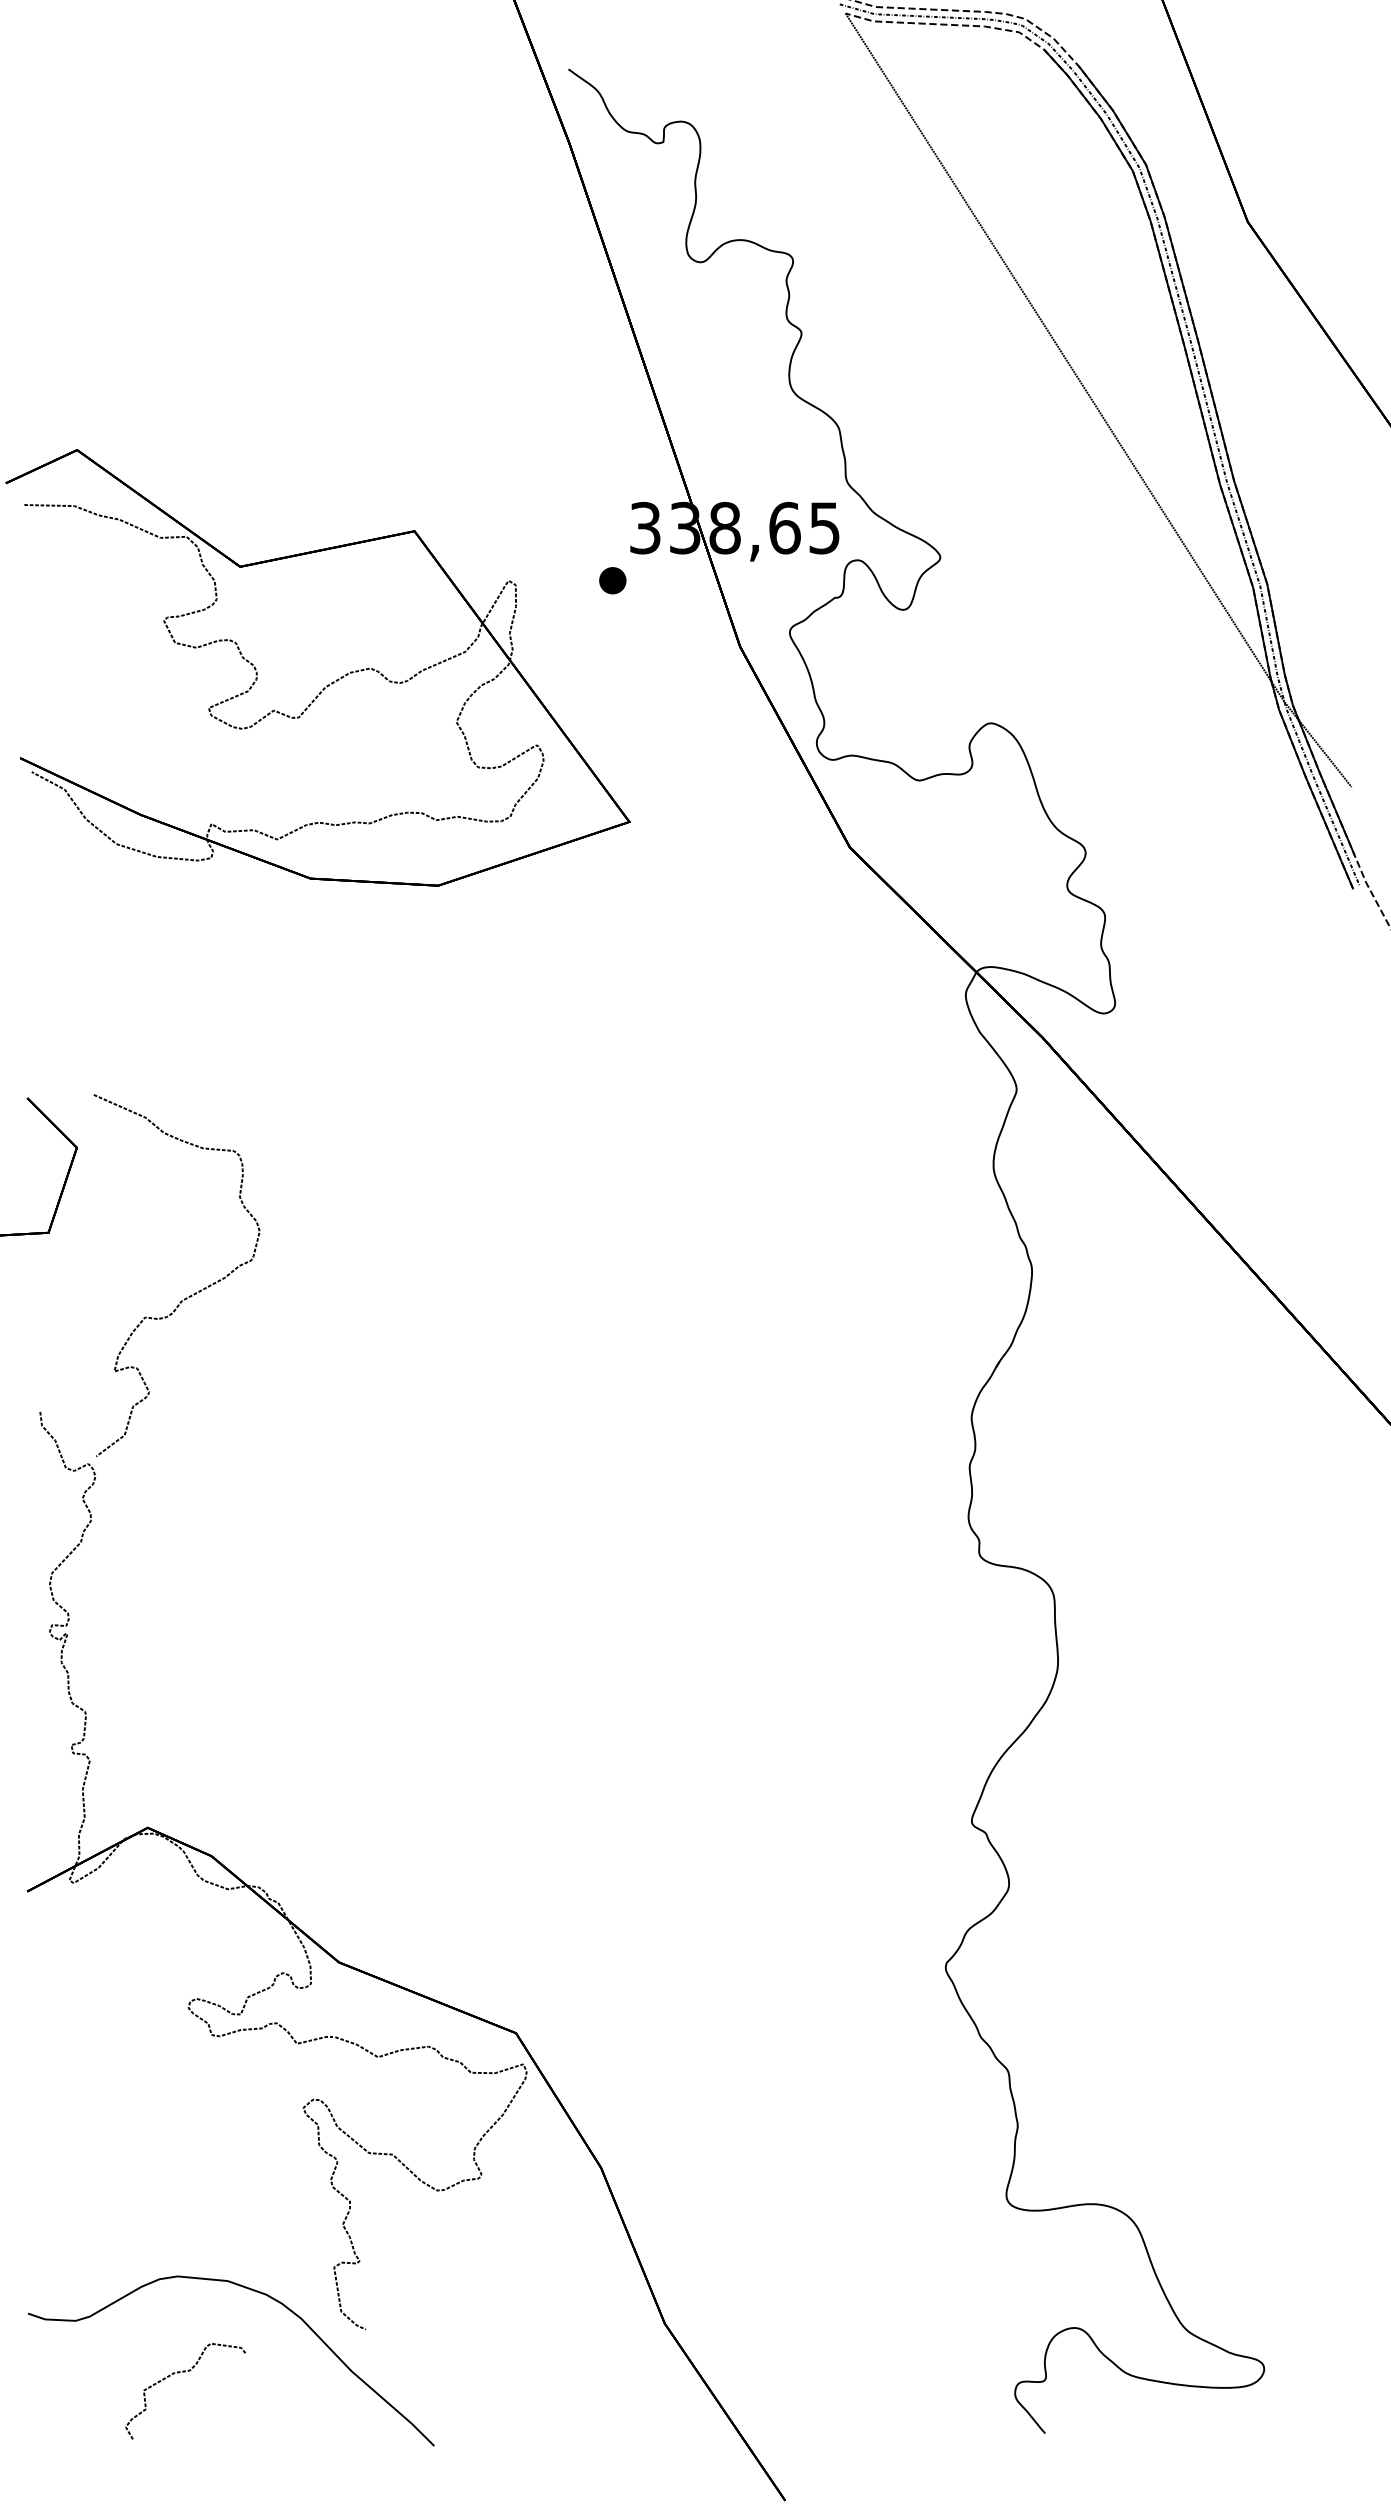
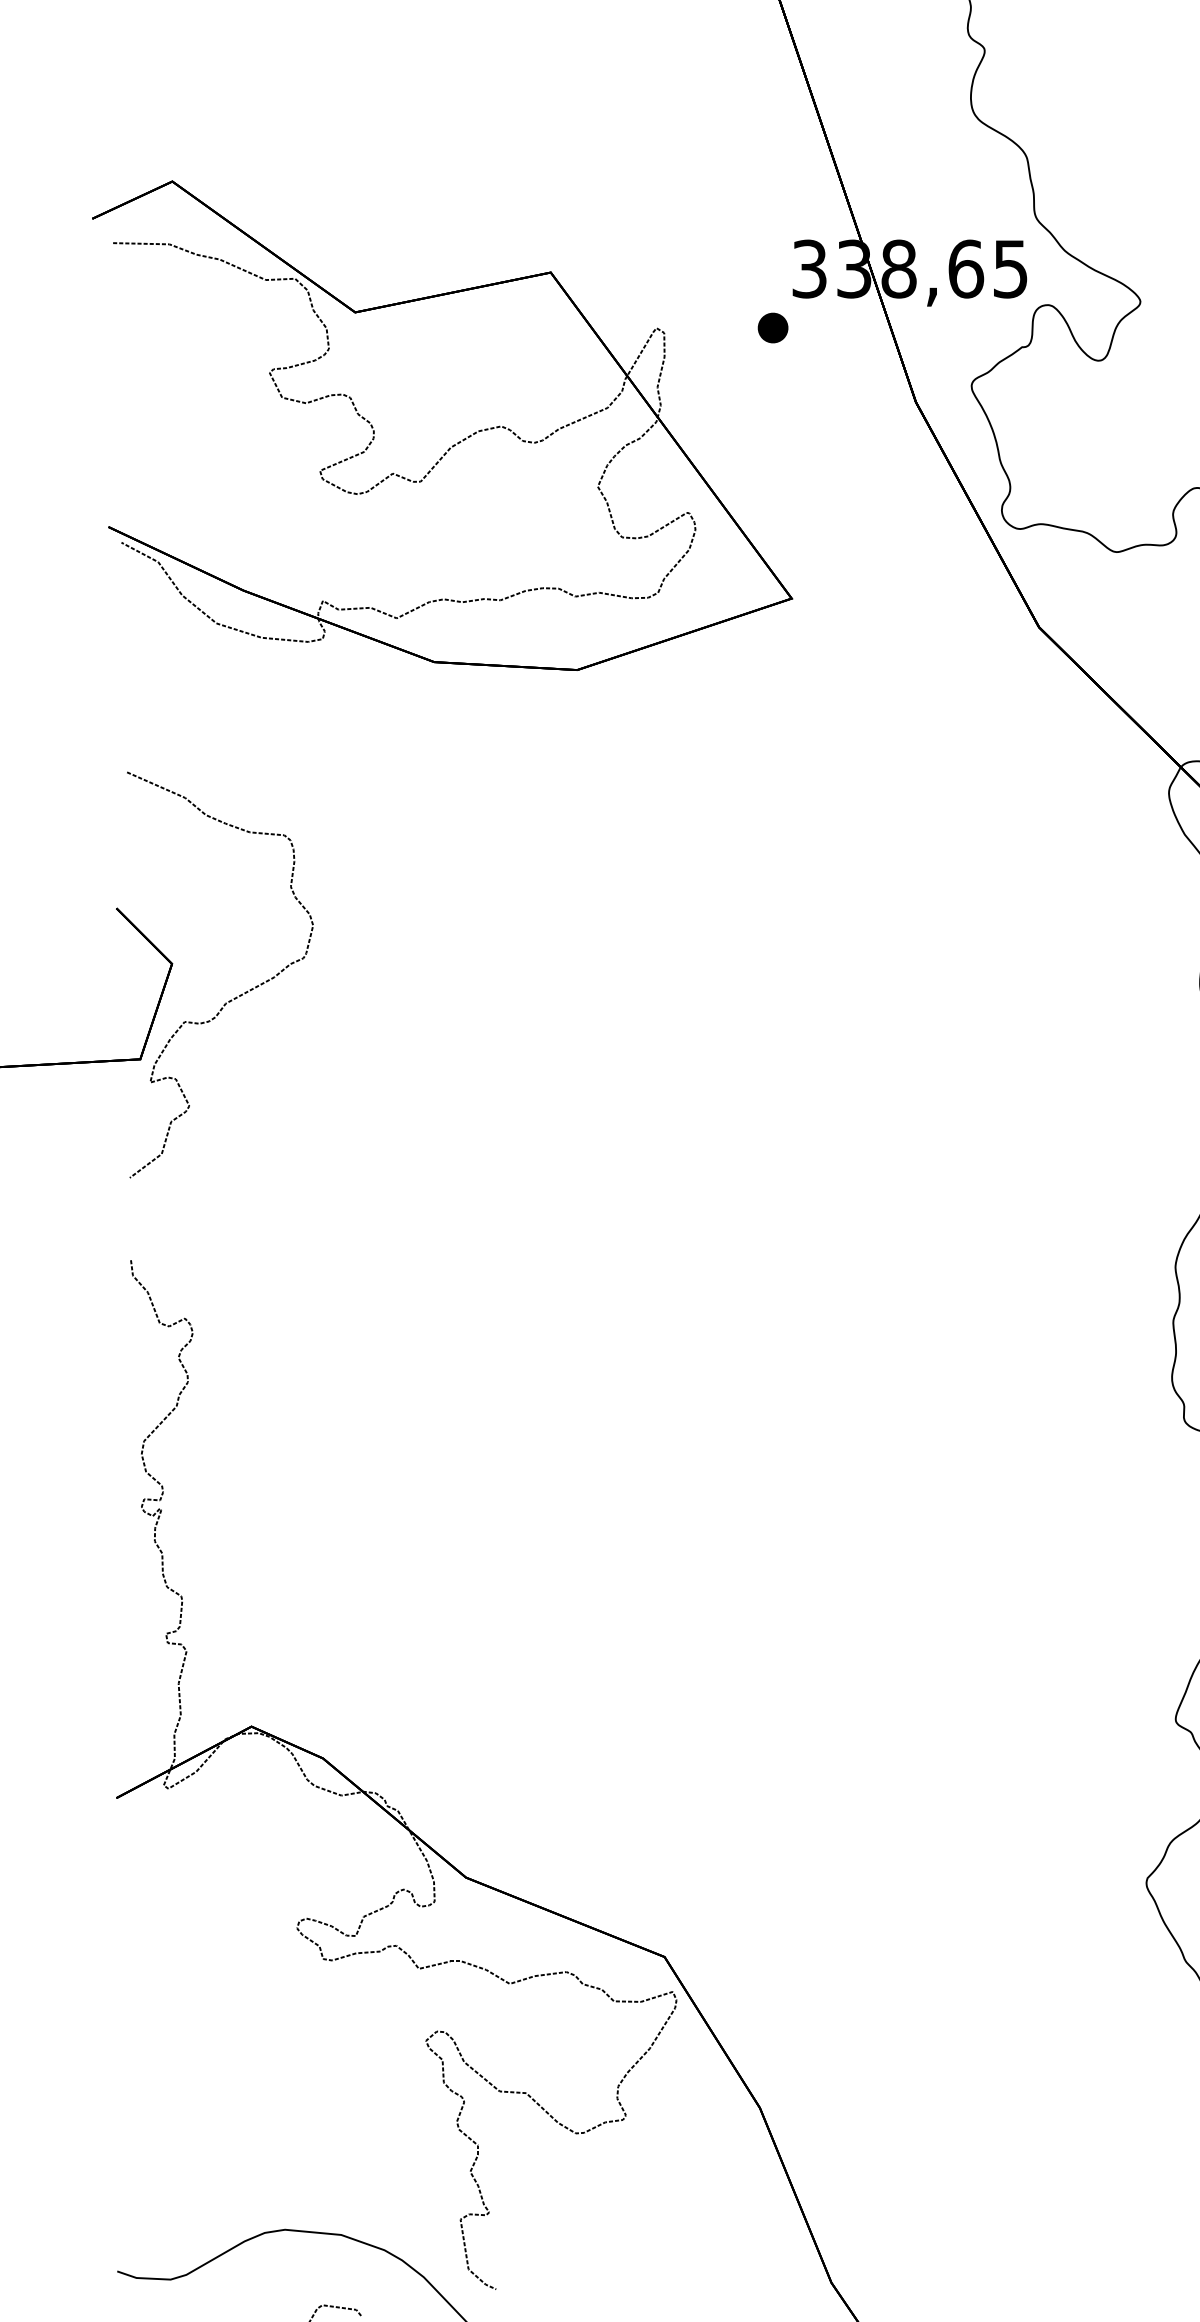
curve: (189, 1295) -> (234, 997), moved

